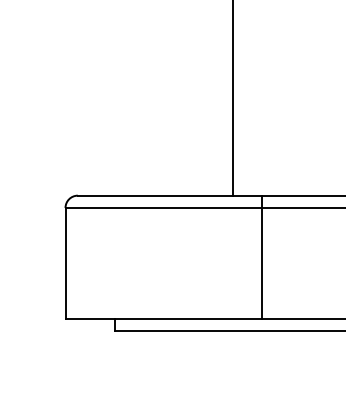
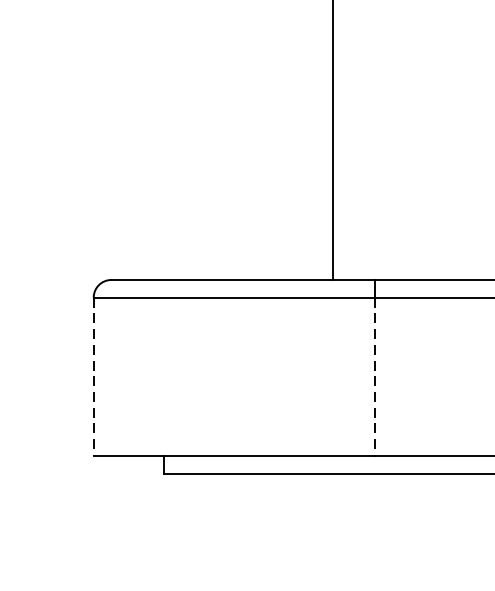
line: (65, 263) -> (93, 377), solid -> dashed
line: (262, 263) -> (375, 377), solid -> dashed

